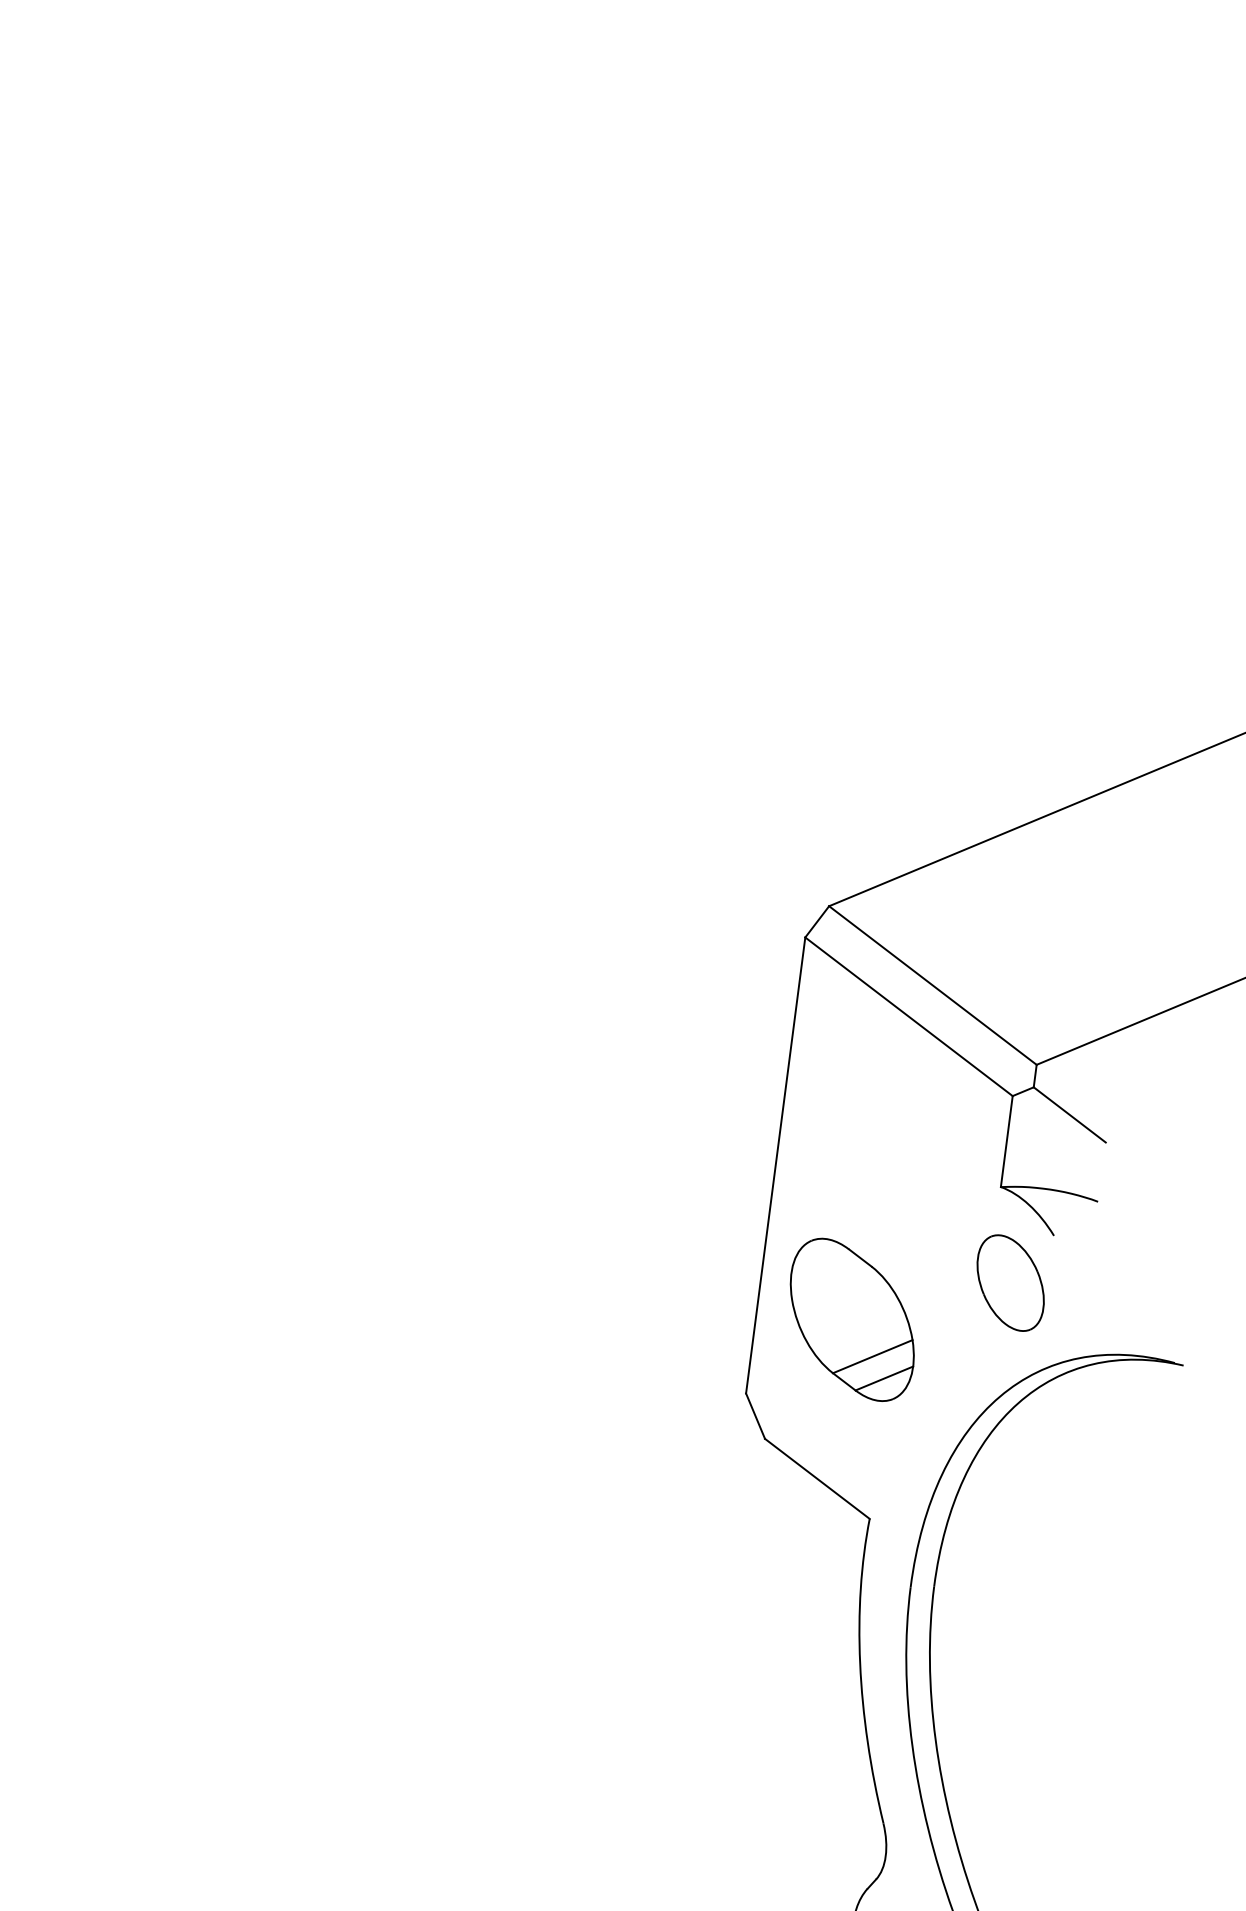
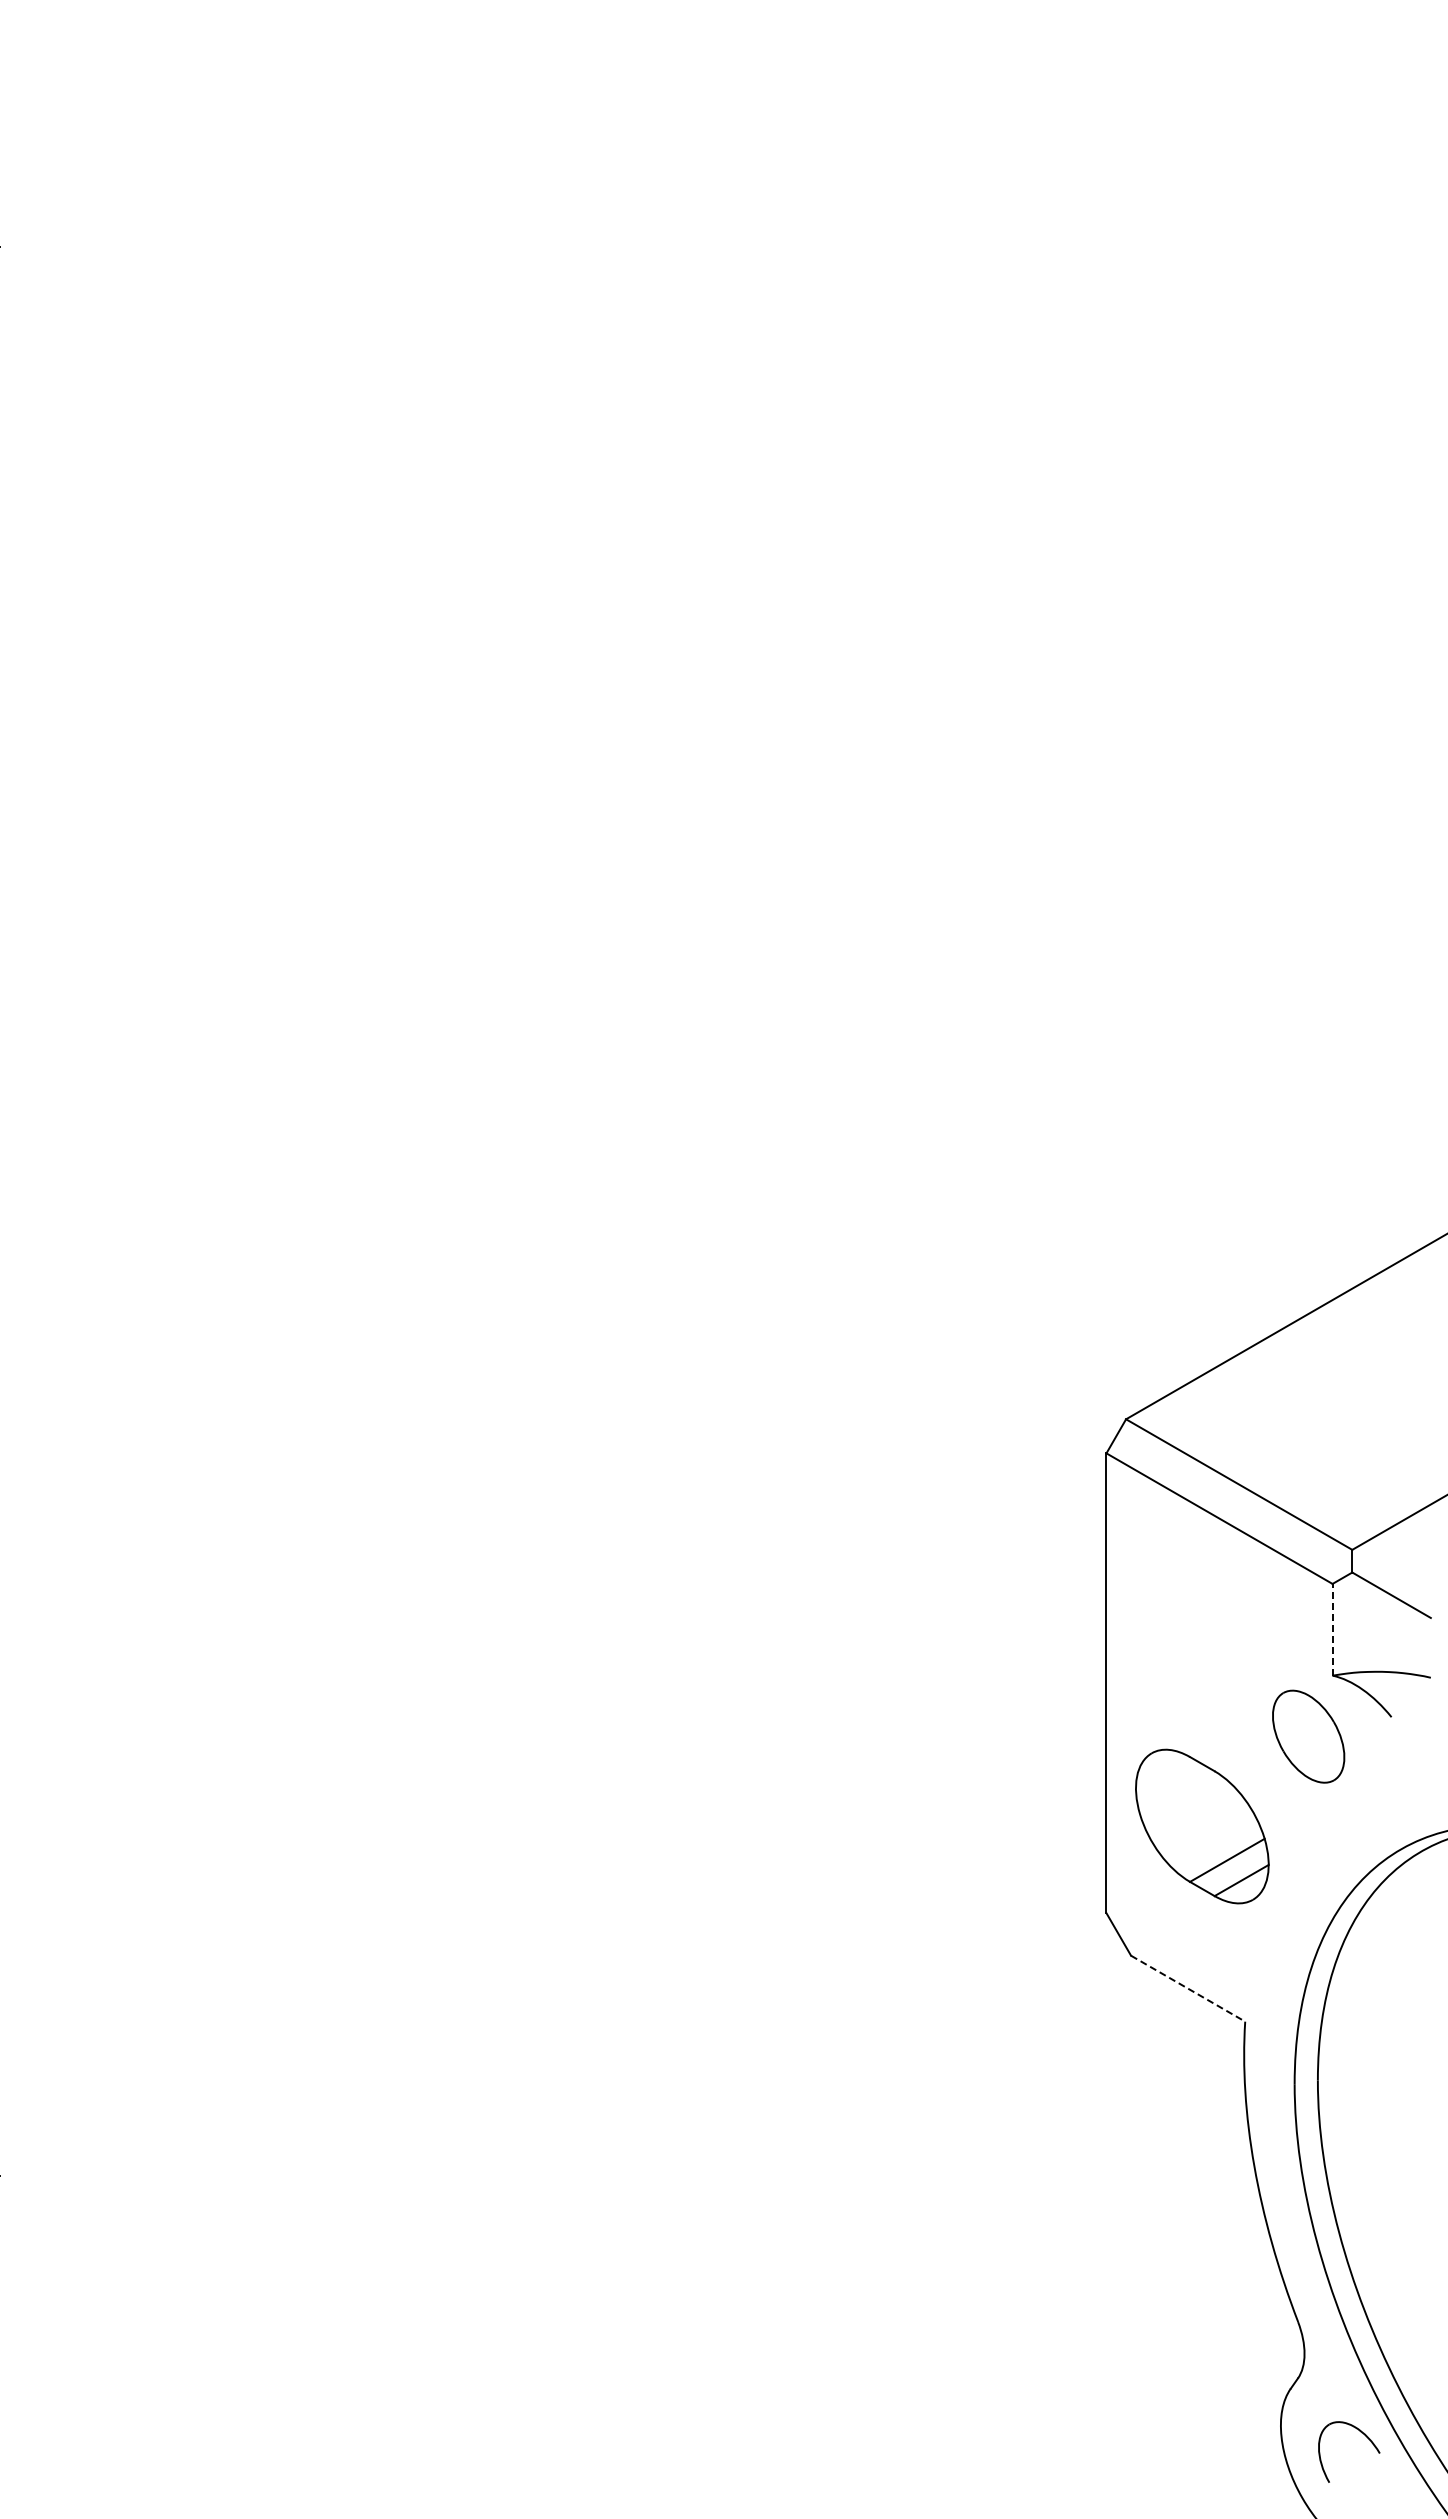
line: (1006, 1141) -> (1332, 1629), solid -> dashed
part: (1010, 1282) -> (1308, 1736), moved
line: (817, 1478) -> (1188, 1988), solid -> dashed

